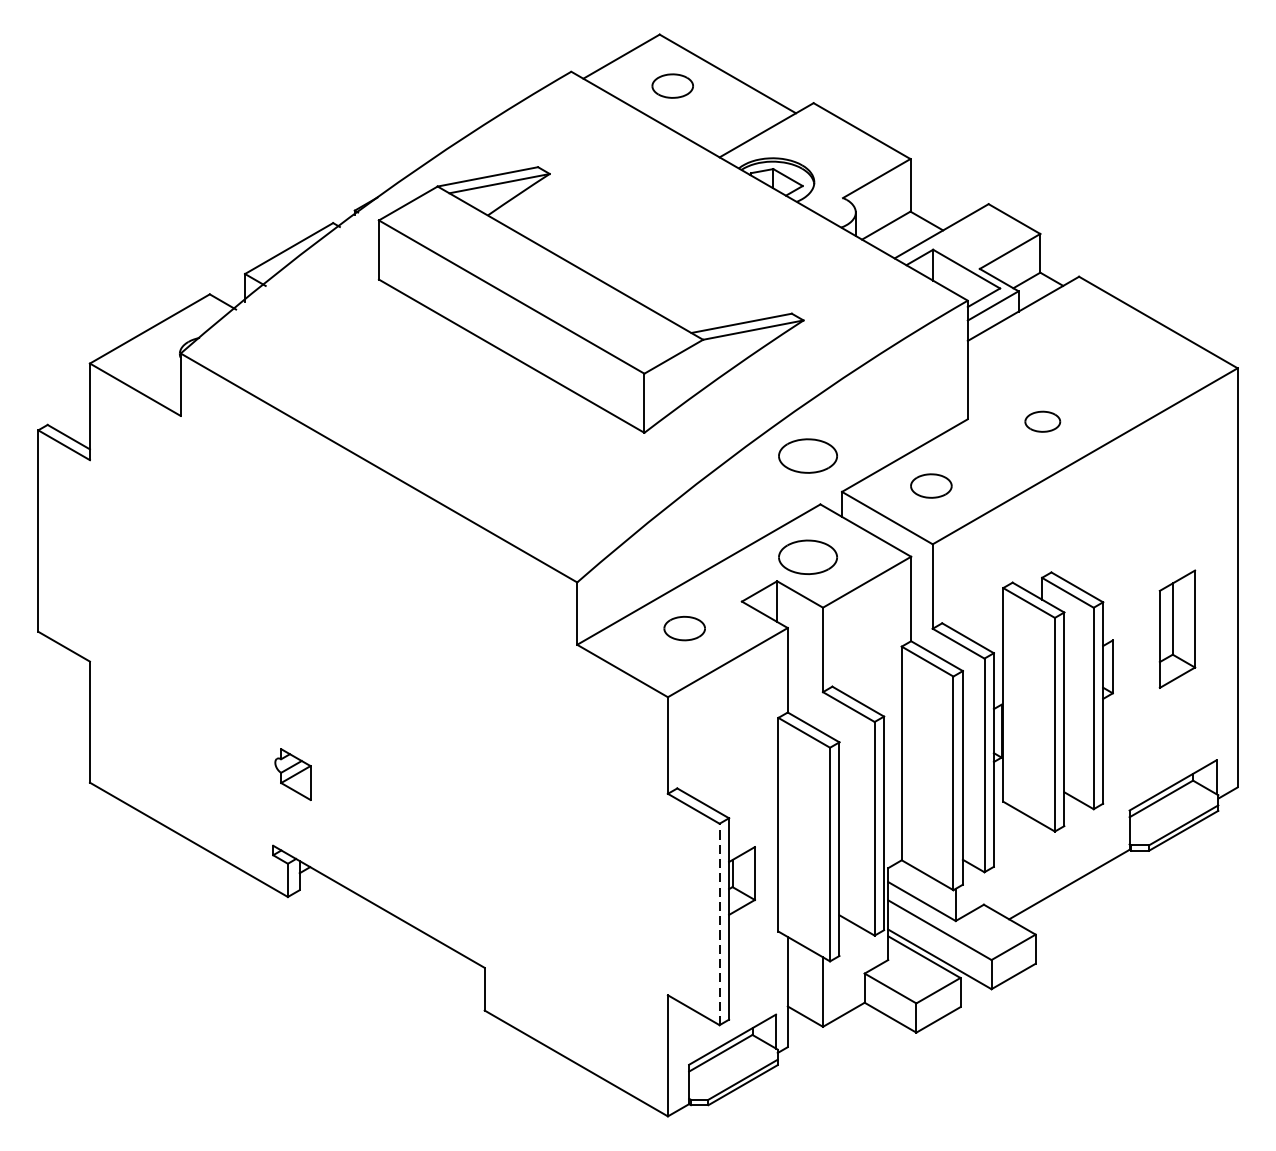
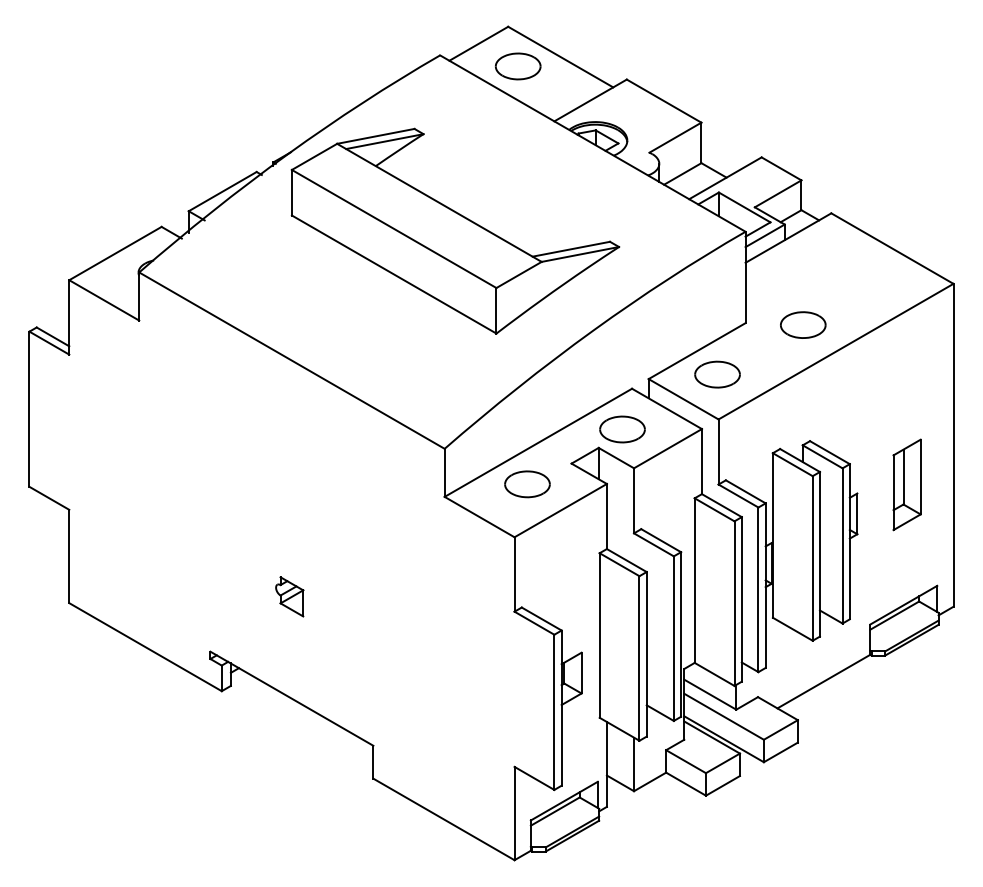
part: (673, 86) -> (518, 66), size x1.43
part: (1042, 421) -> (803, 324), size x1.67
part: (808, 456) -> (622, 351), removed
part: (931, 485) -> (717, 374), size x1.43
part: (684, 628) -> (527, 484), size x1.43
part: (292, 774) -> (289, 596), moved
line: (719, 924) -> (554, 712), dashed -> solid

